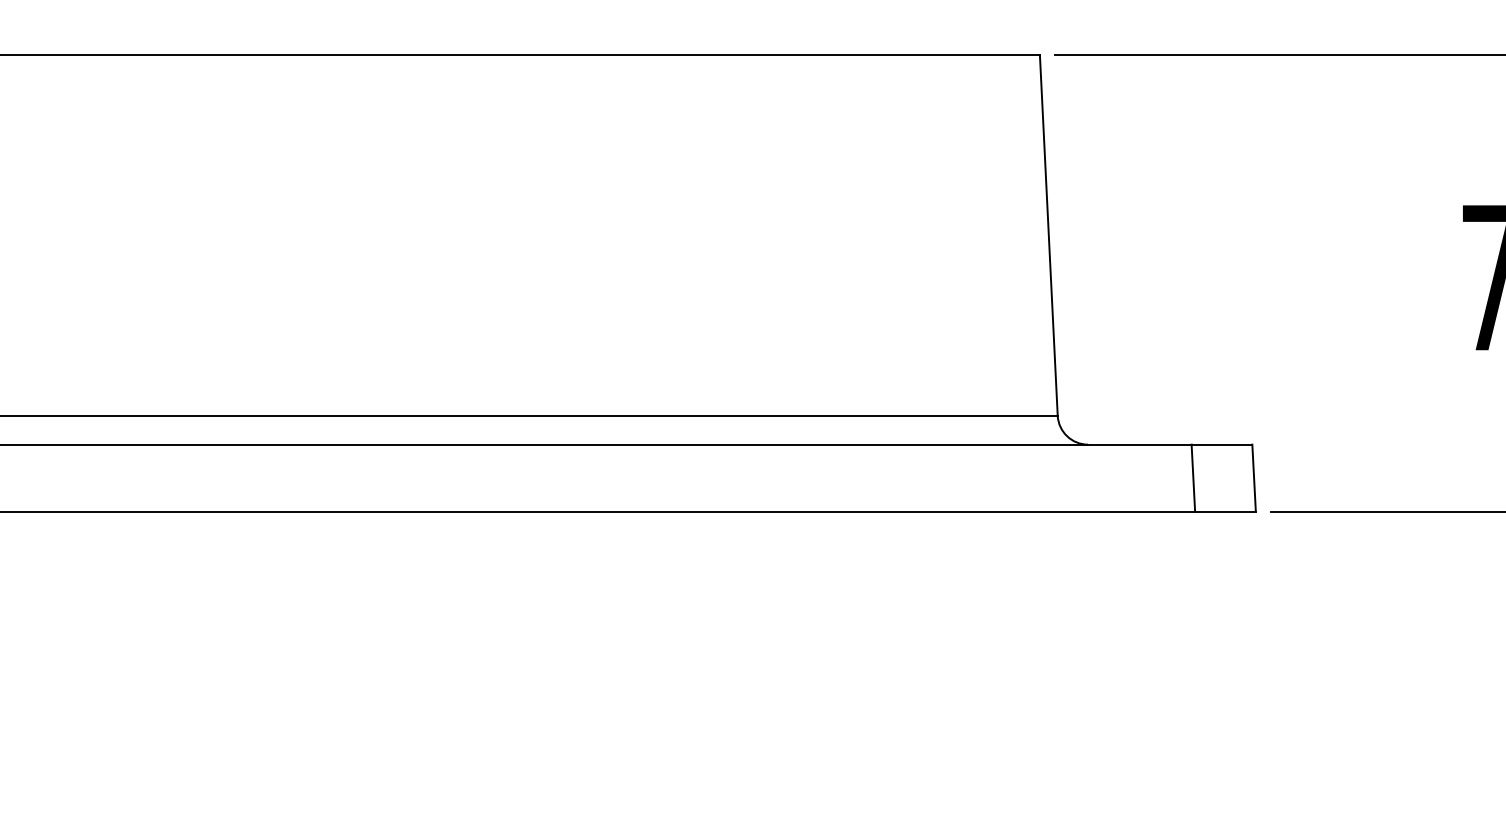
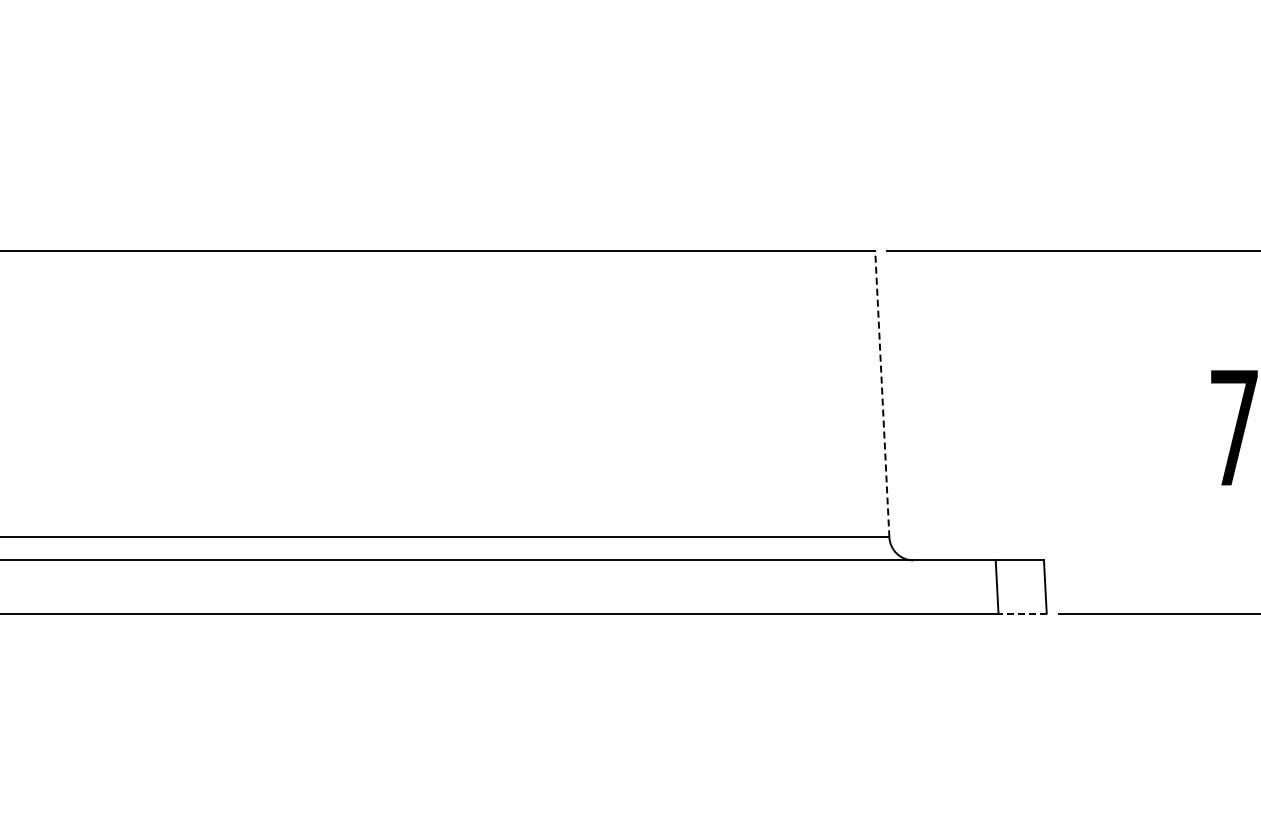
line: (1049, 234) -> (882, 393), solid -> dashed
line: (1225, 511) -> (1022, 613), solid -> dashed

